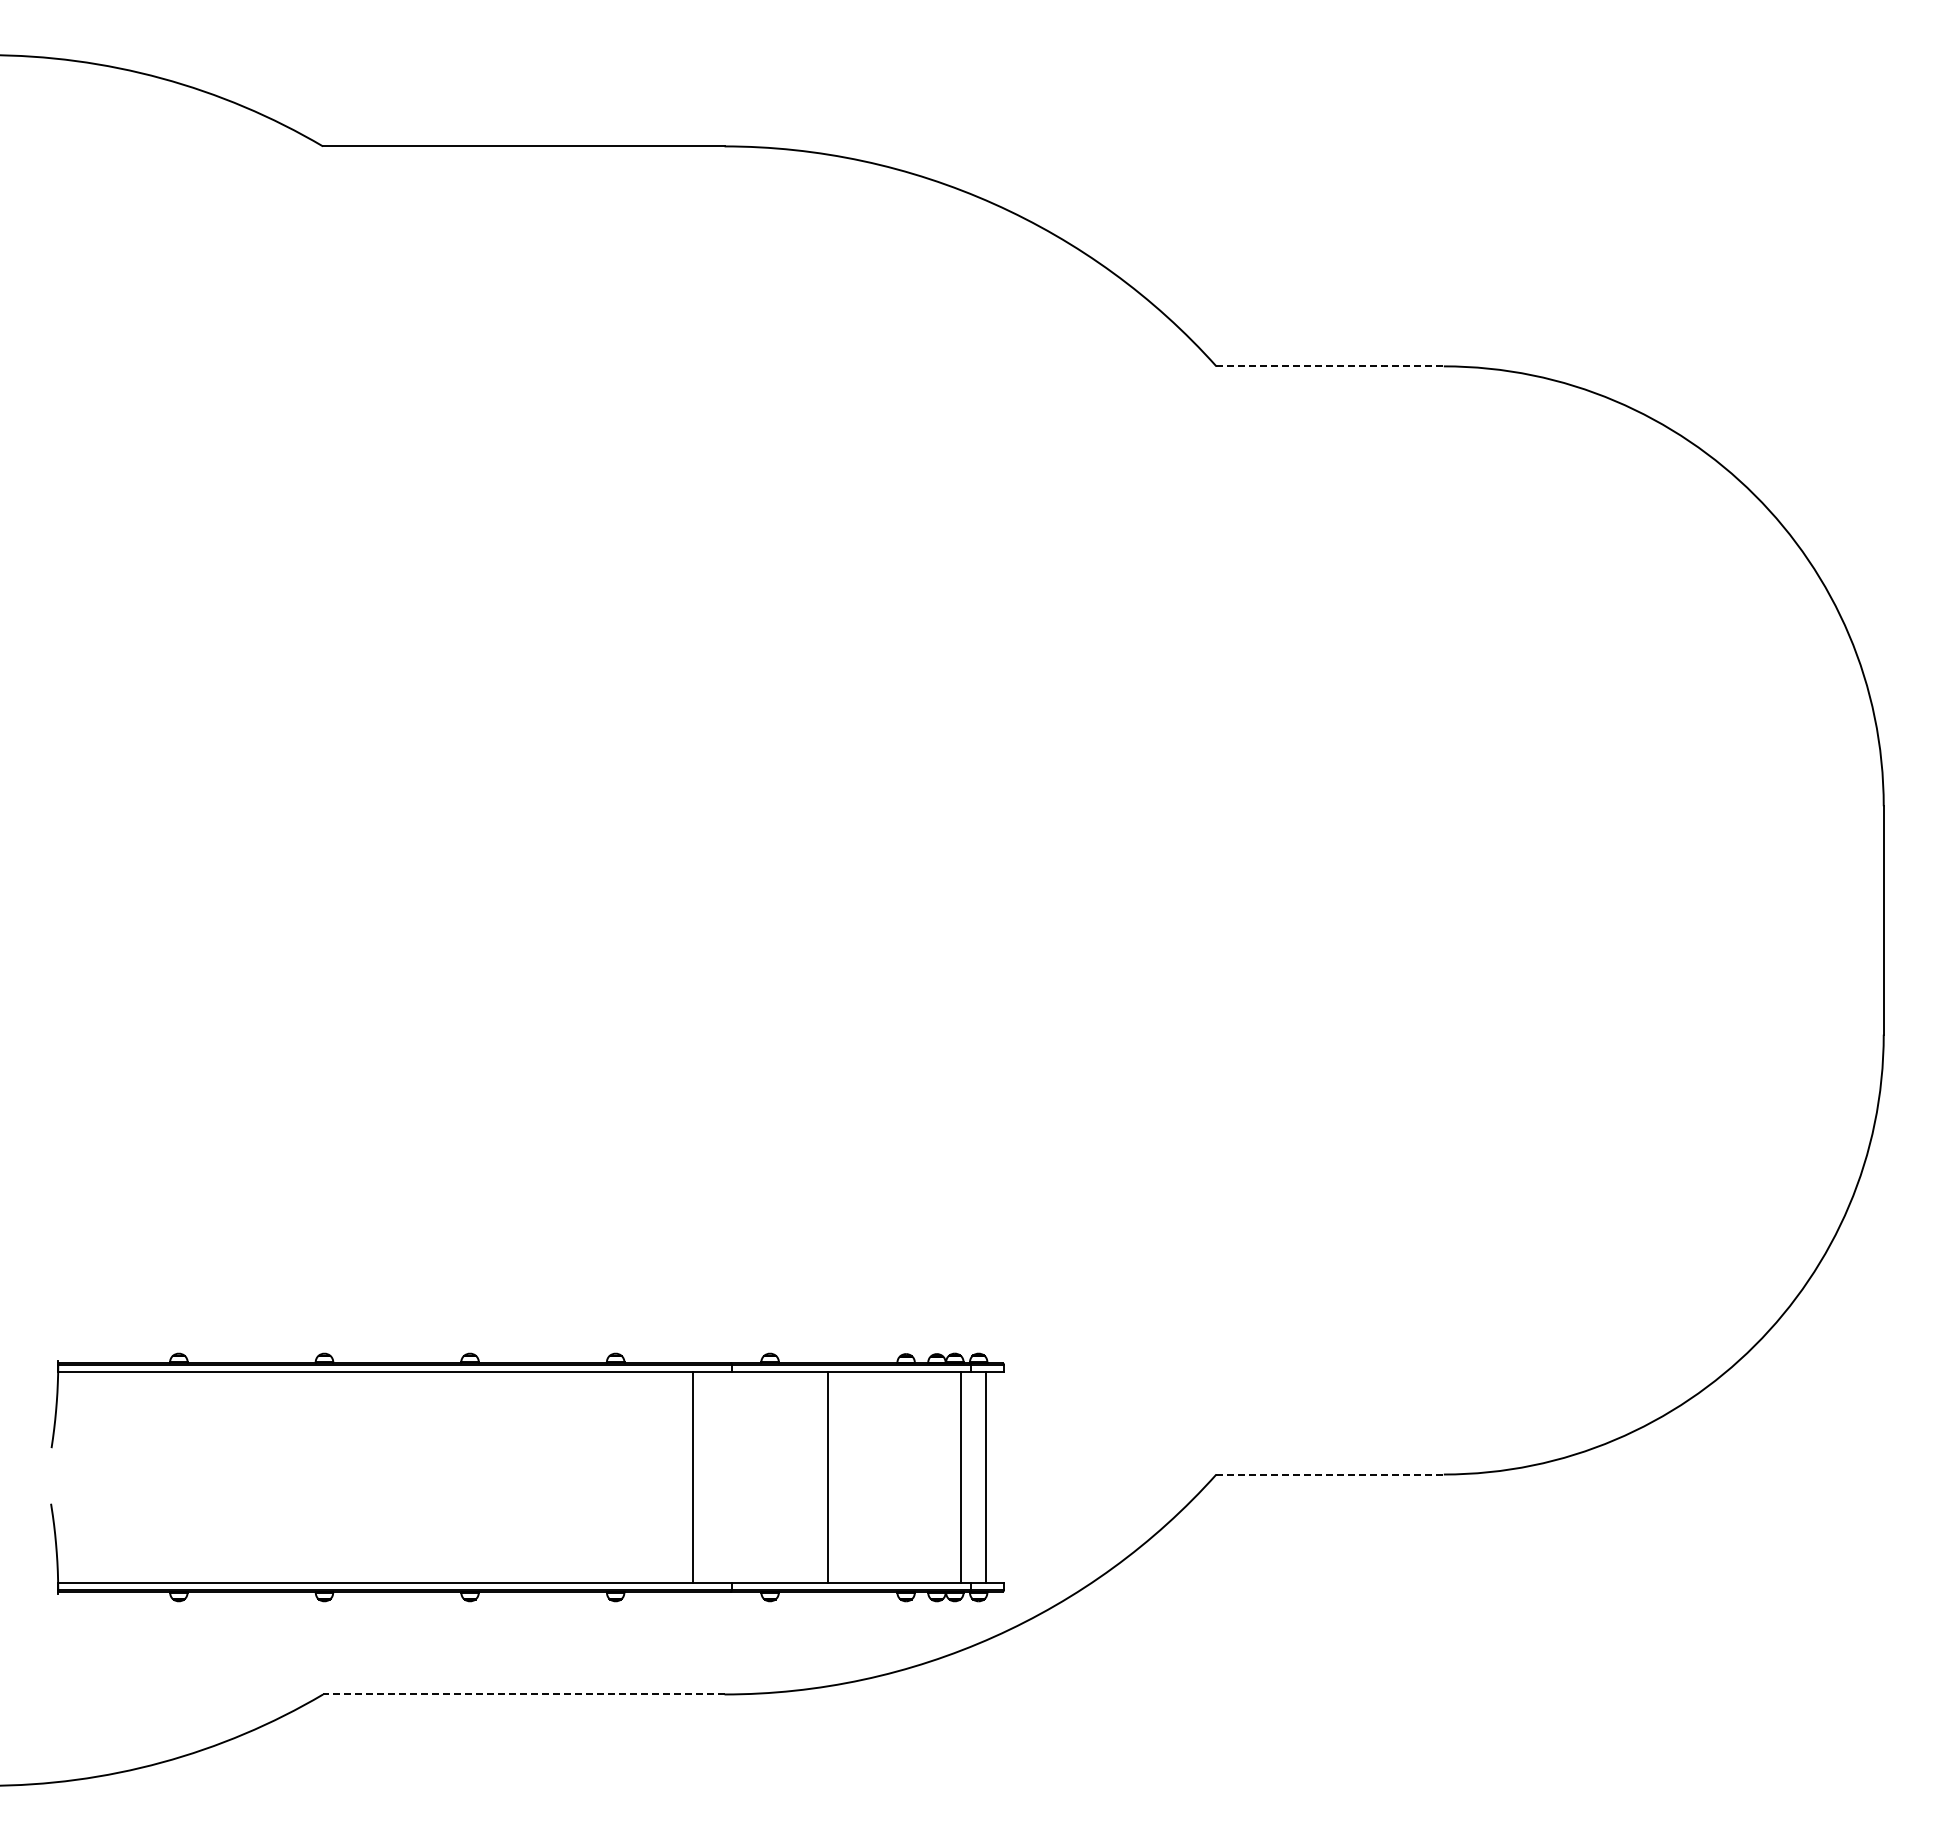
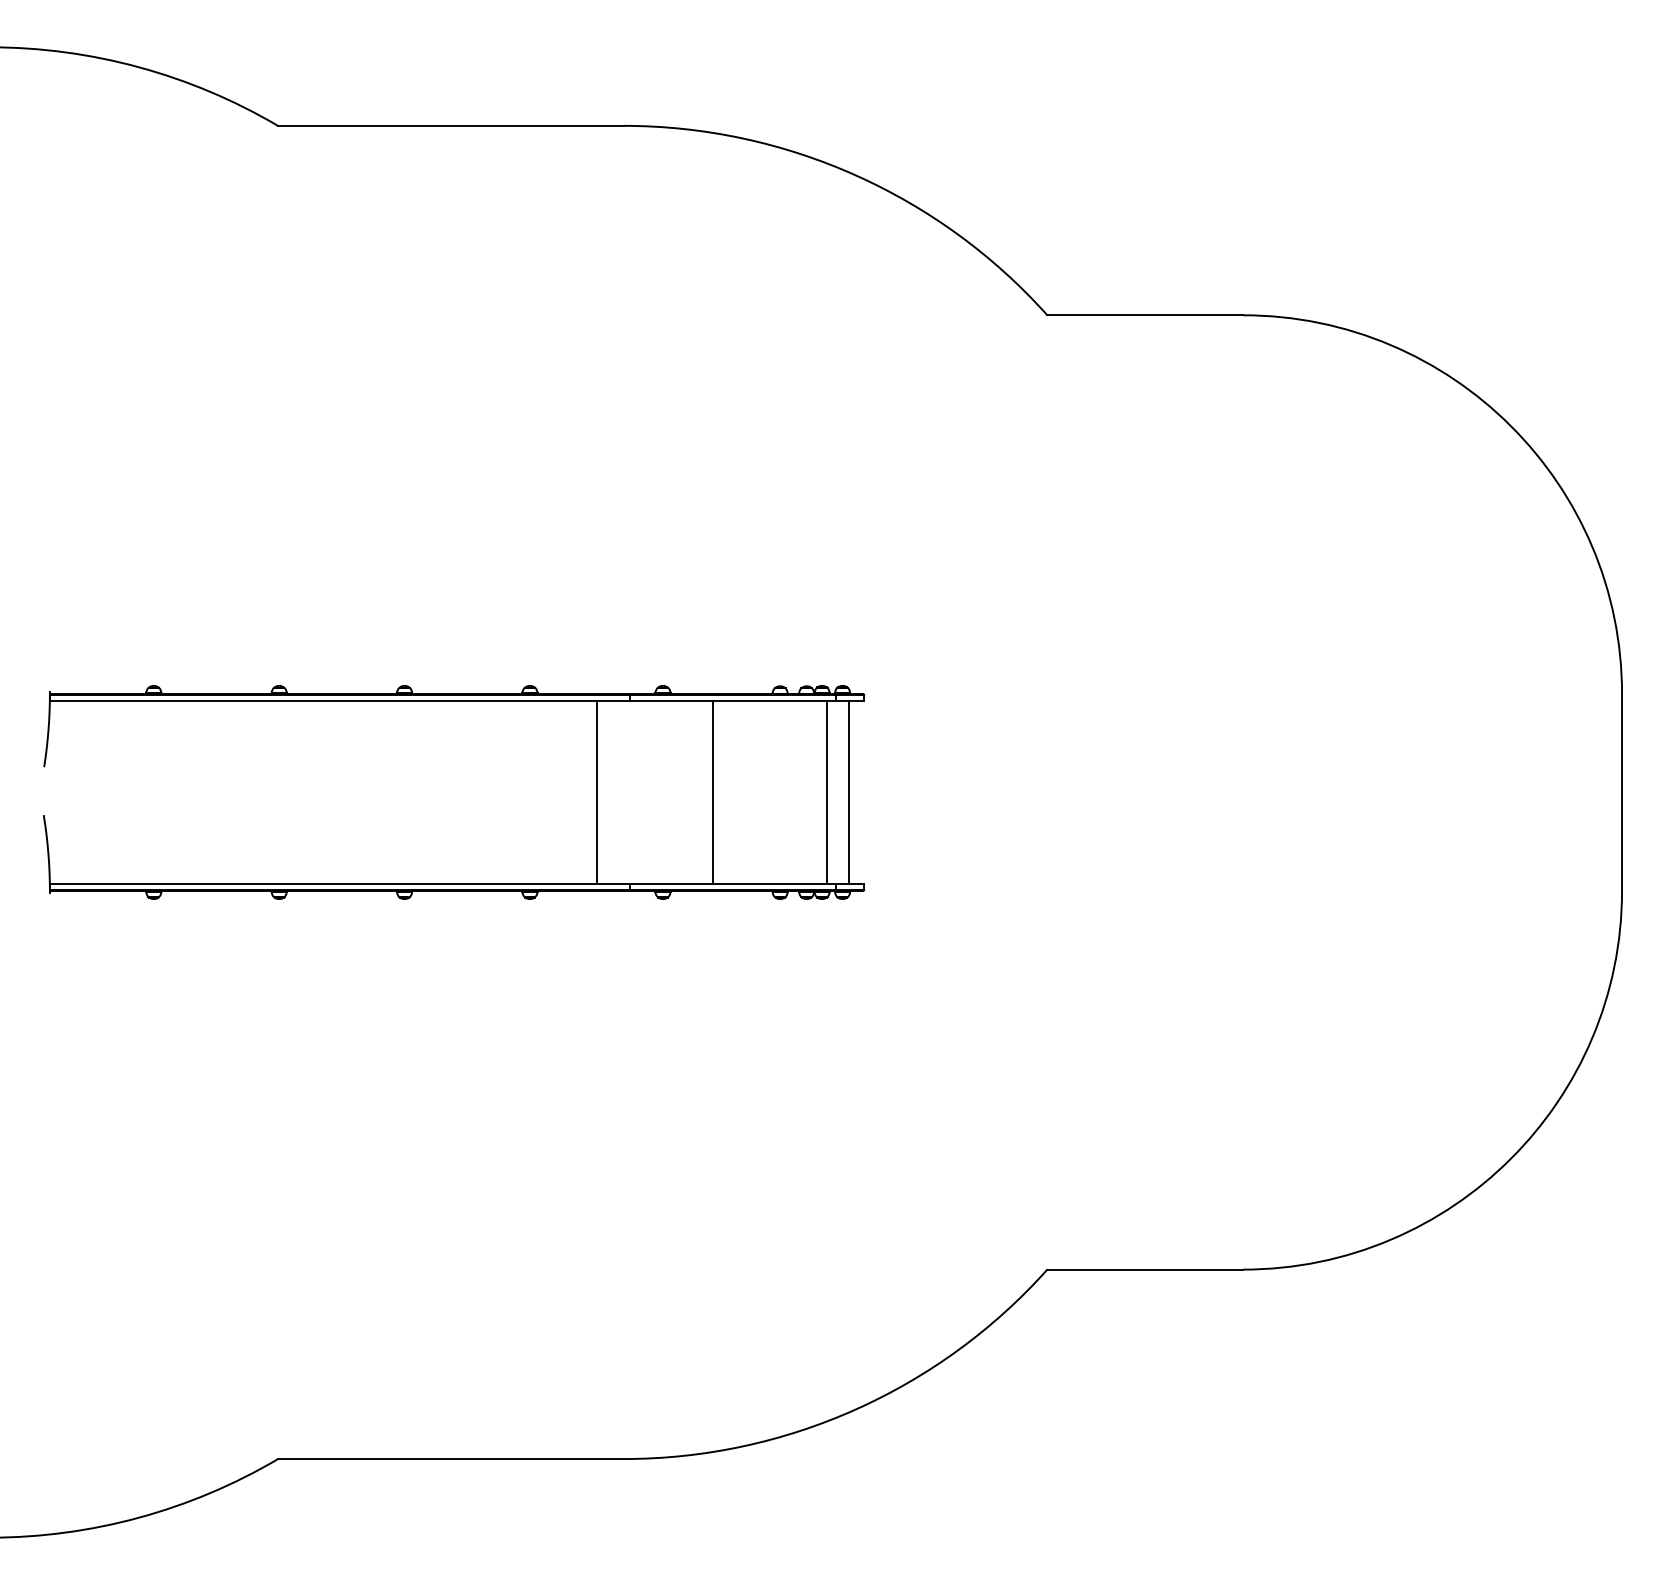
line: (1330, 366) -> (1145, 315), dashed -> solid
part: (527, 1372) -> (454, 702), moved
line: (1330, 1474) -> (1145, 1269), dashed -> solid
line: (523, 1694) -> (450, 1459), dashed -> solid

